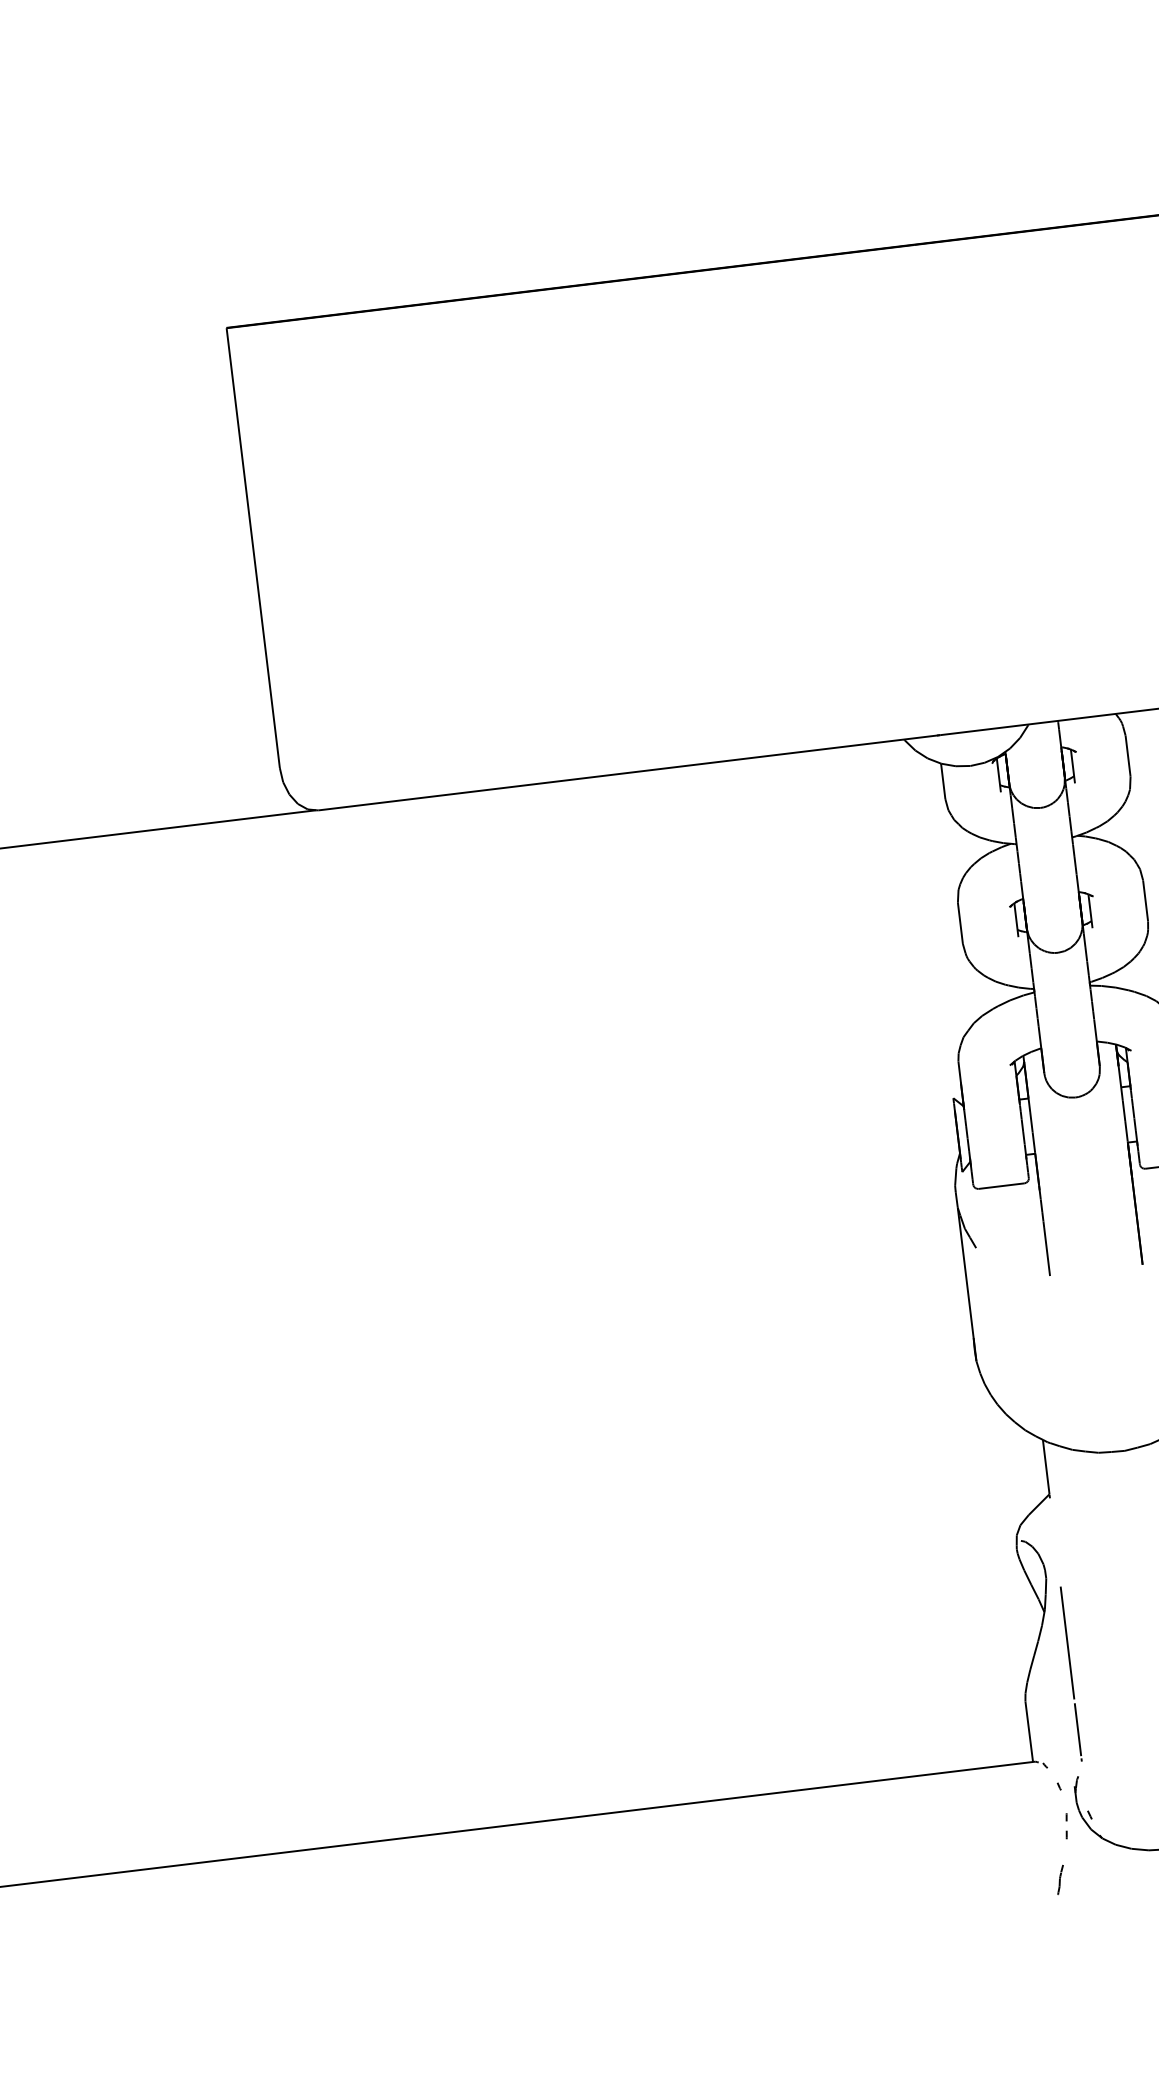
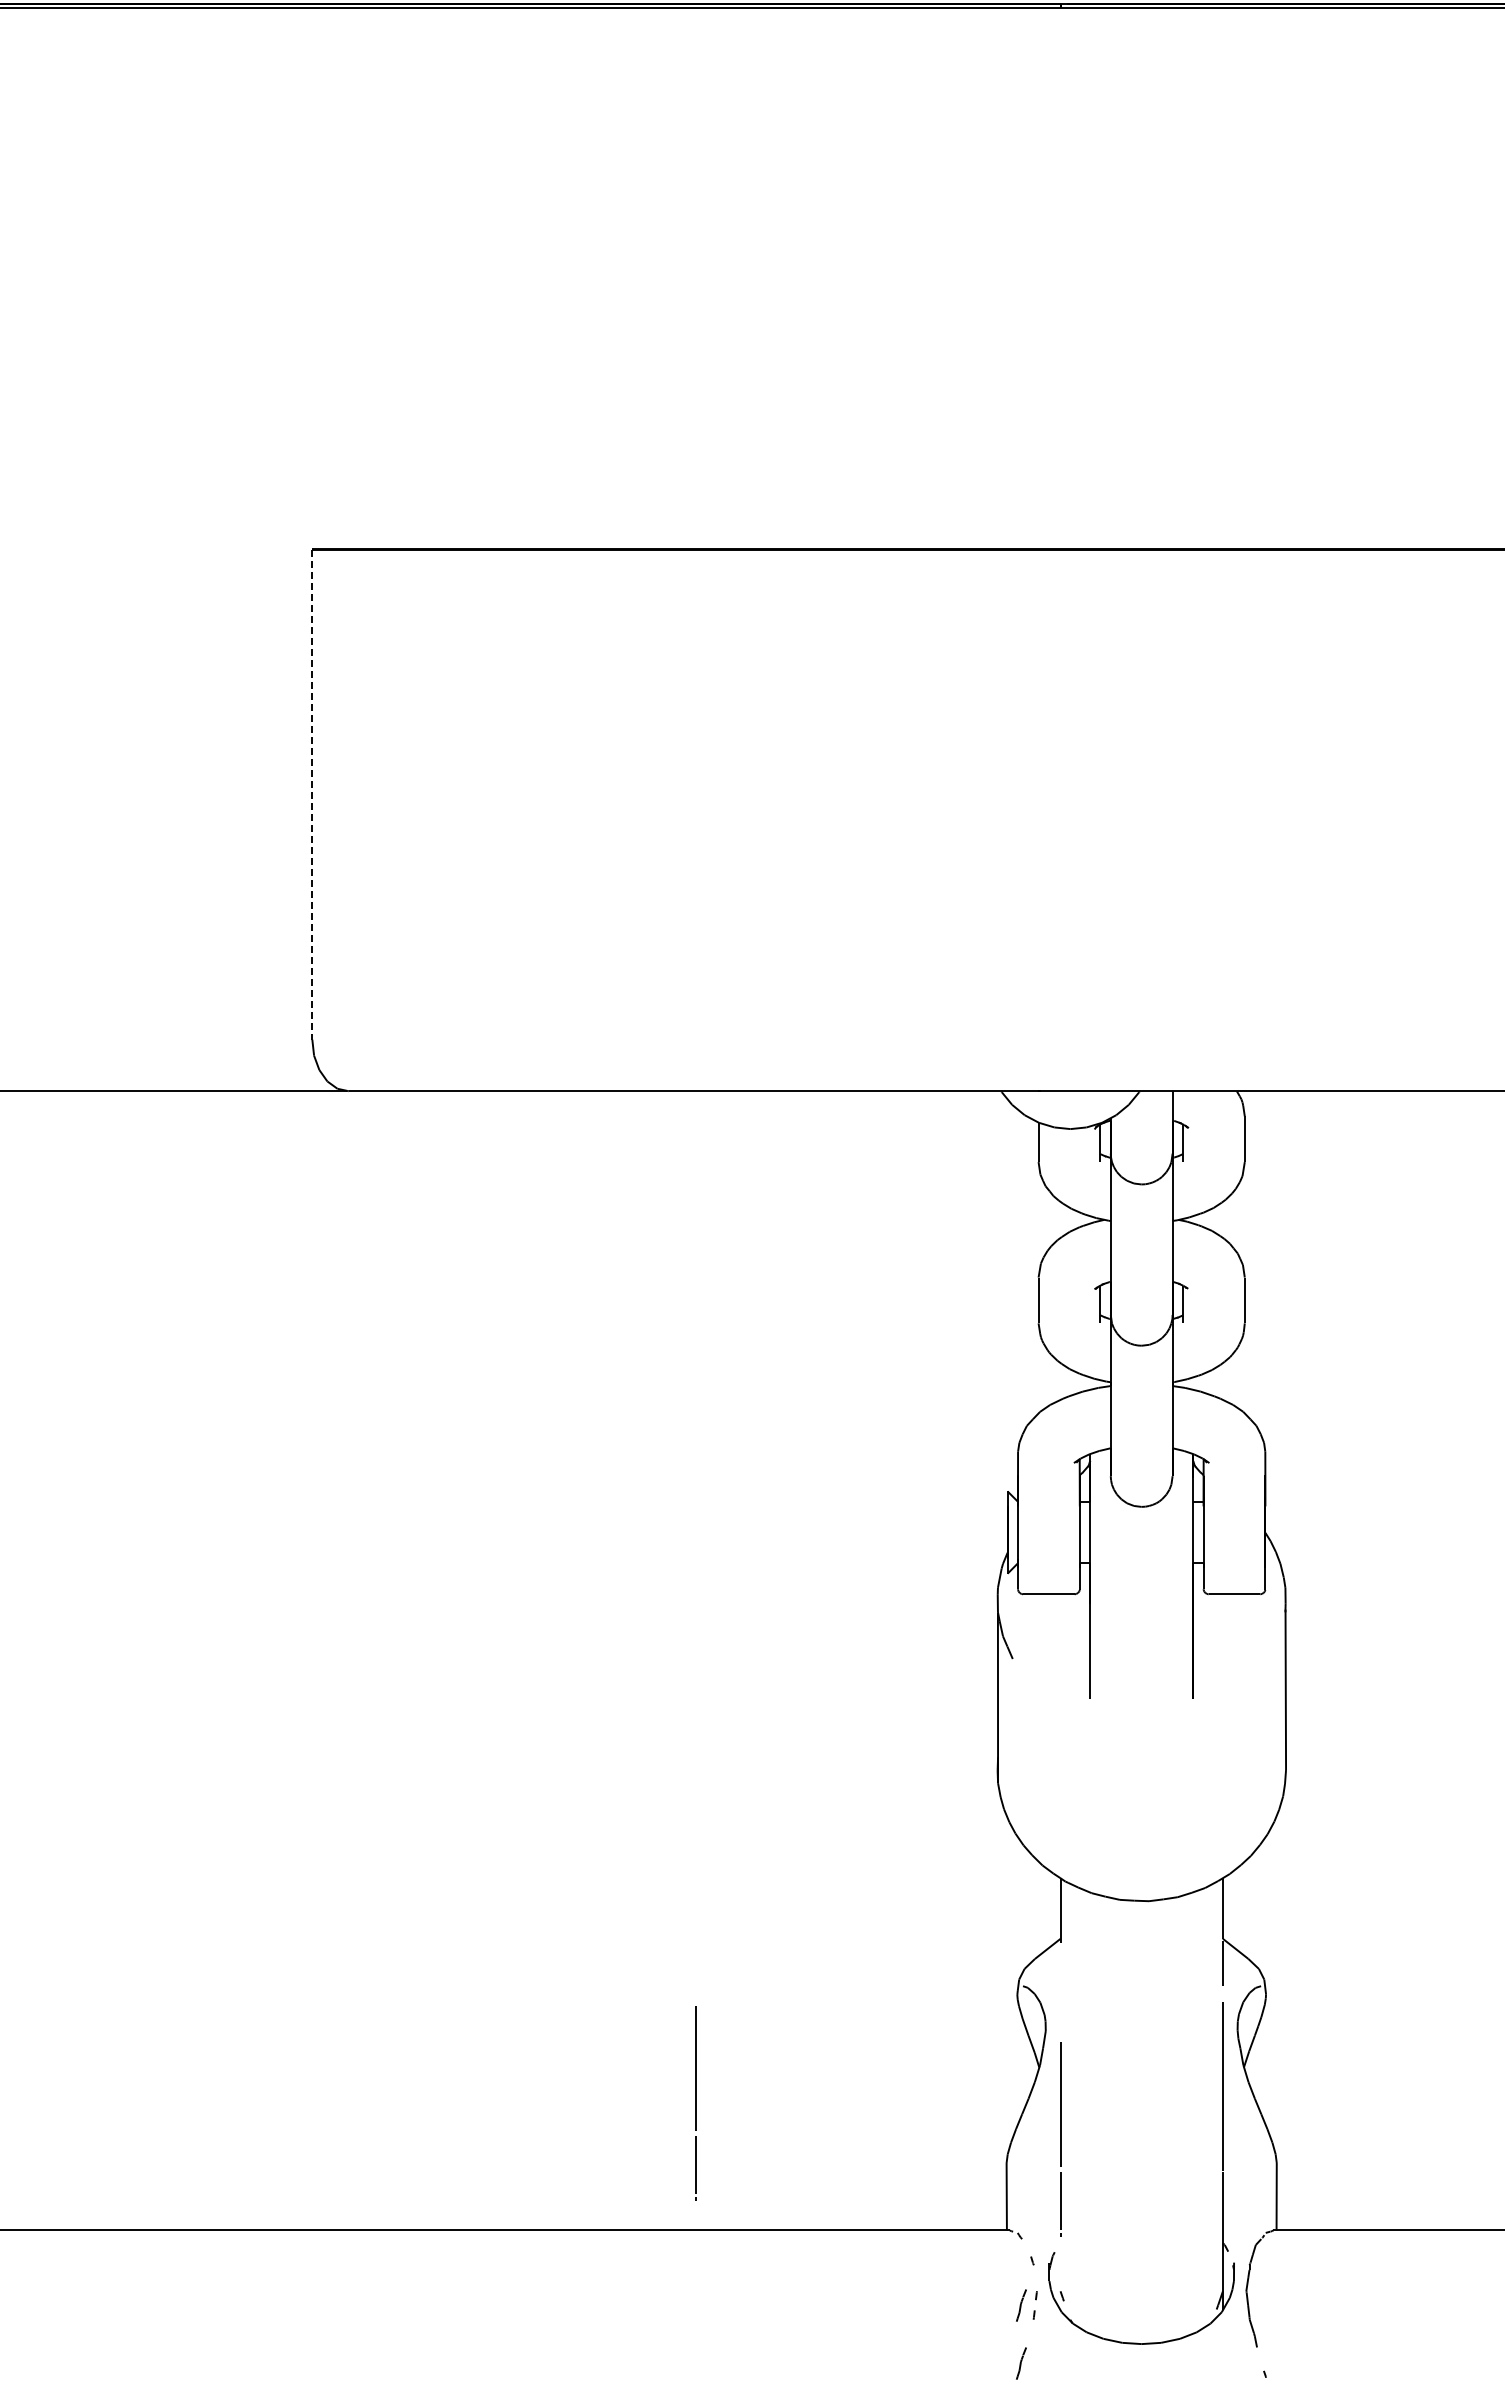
line: (253, 547) -> (312, 794), solid -> dashed
line: (739, 1681) -> (695, 2103), added
part: (1054, 1827) -> (1021, 2305), added

